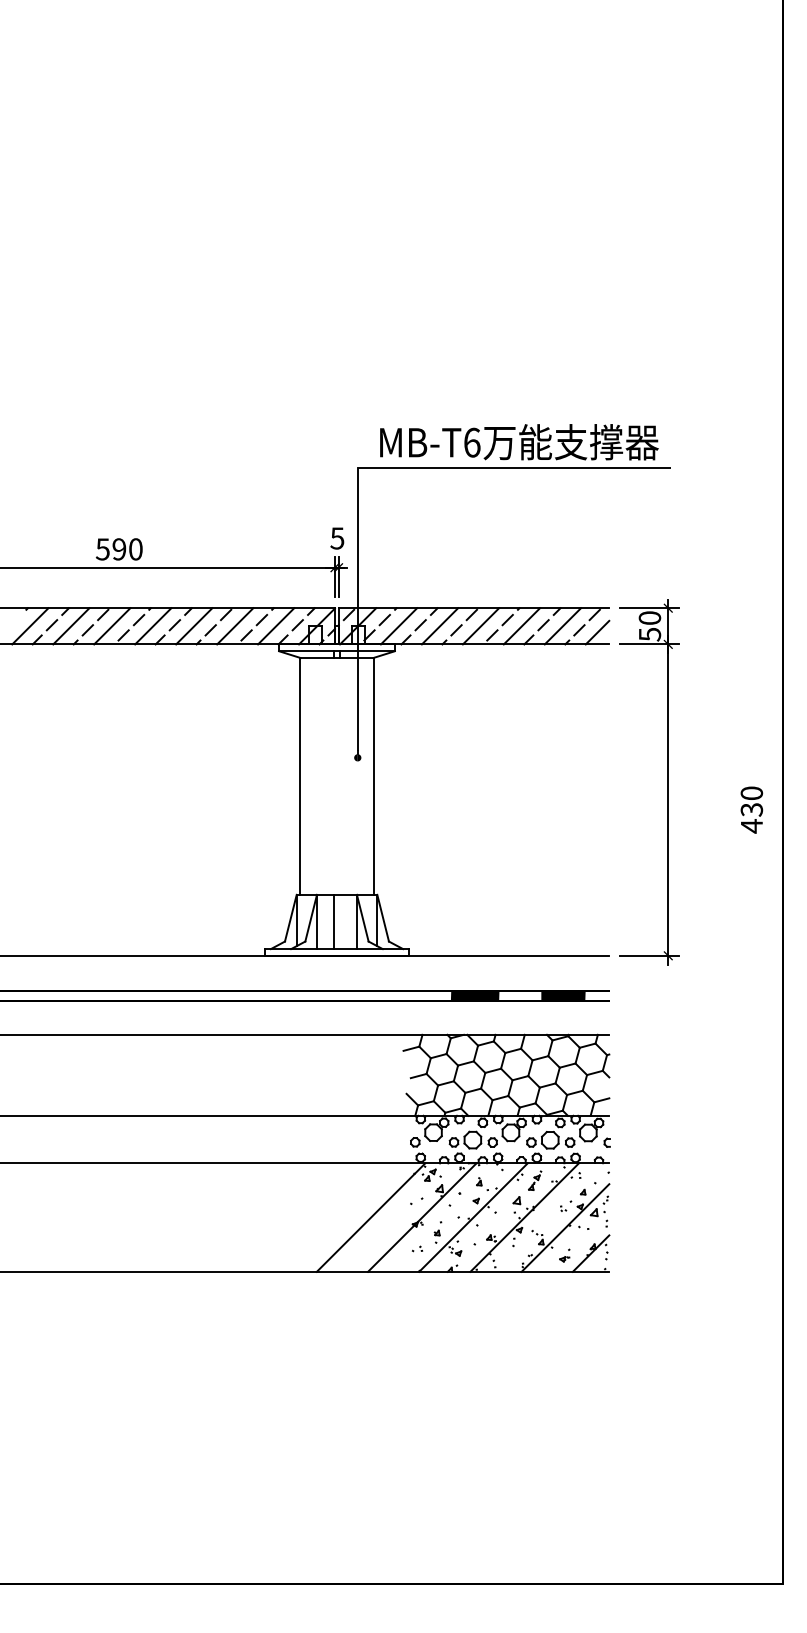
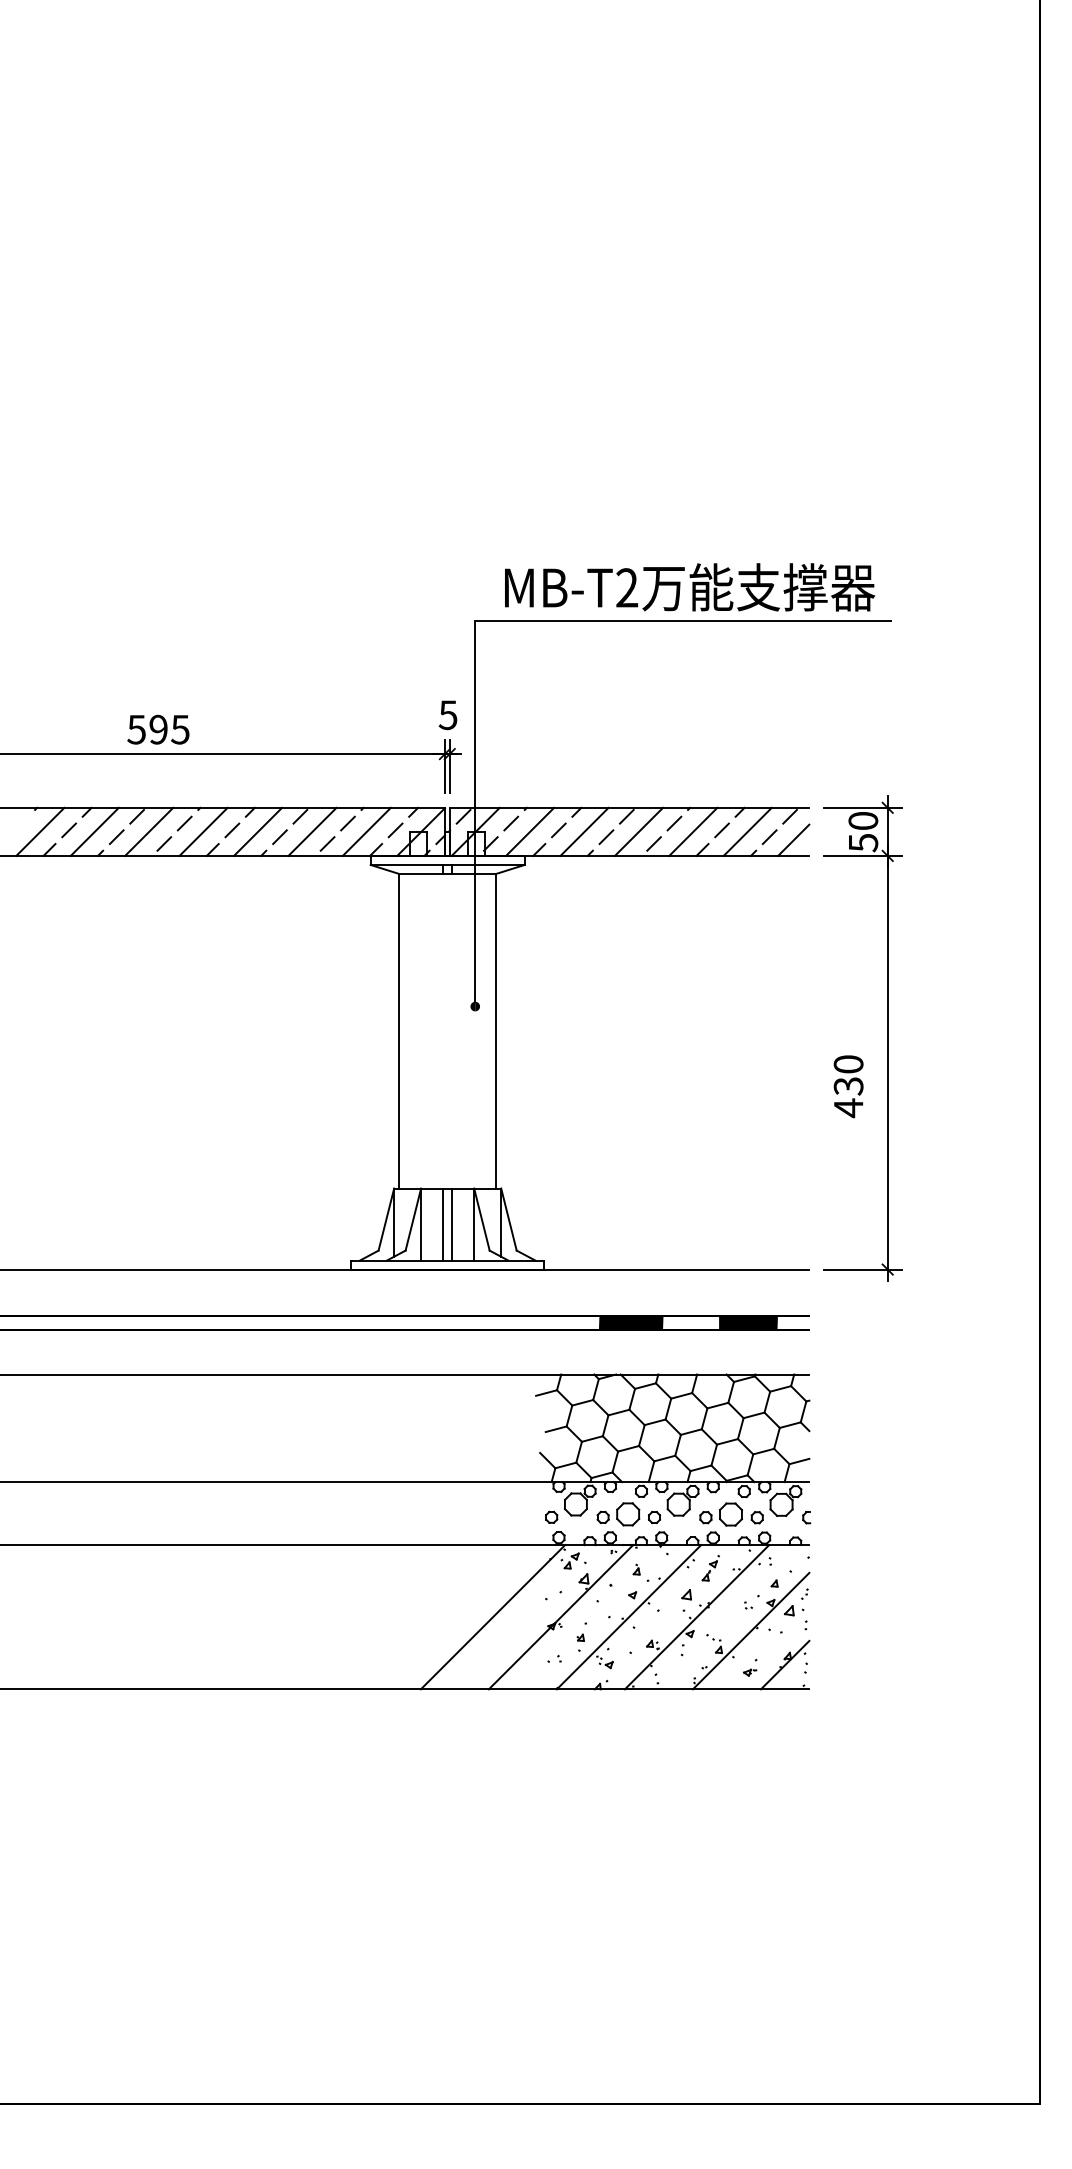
text: (472, 442) -> (627, 587), MB-T6 -> MB-T2
text: (135, 549) -> (180, 729), 590 -> 595
text: (751, 809) -> (848, 1085), moved
line: (340, 921) -> (452, 1223), added

